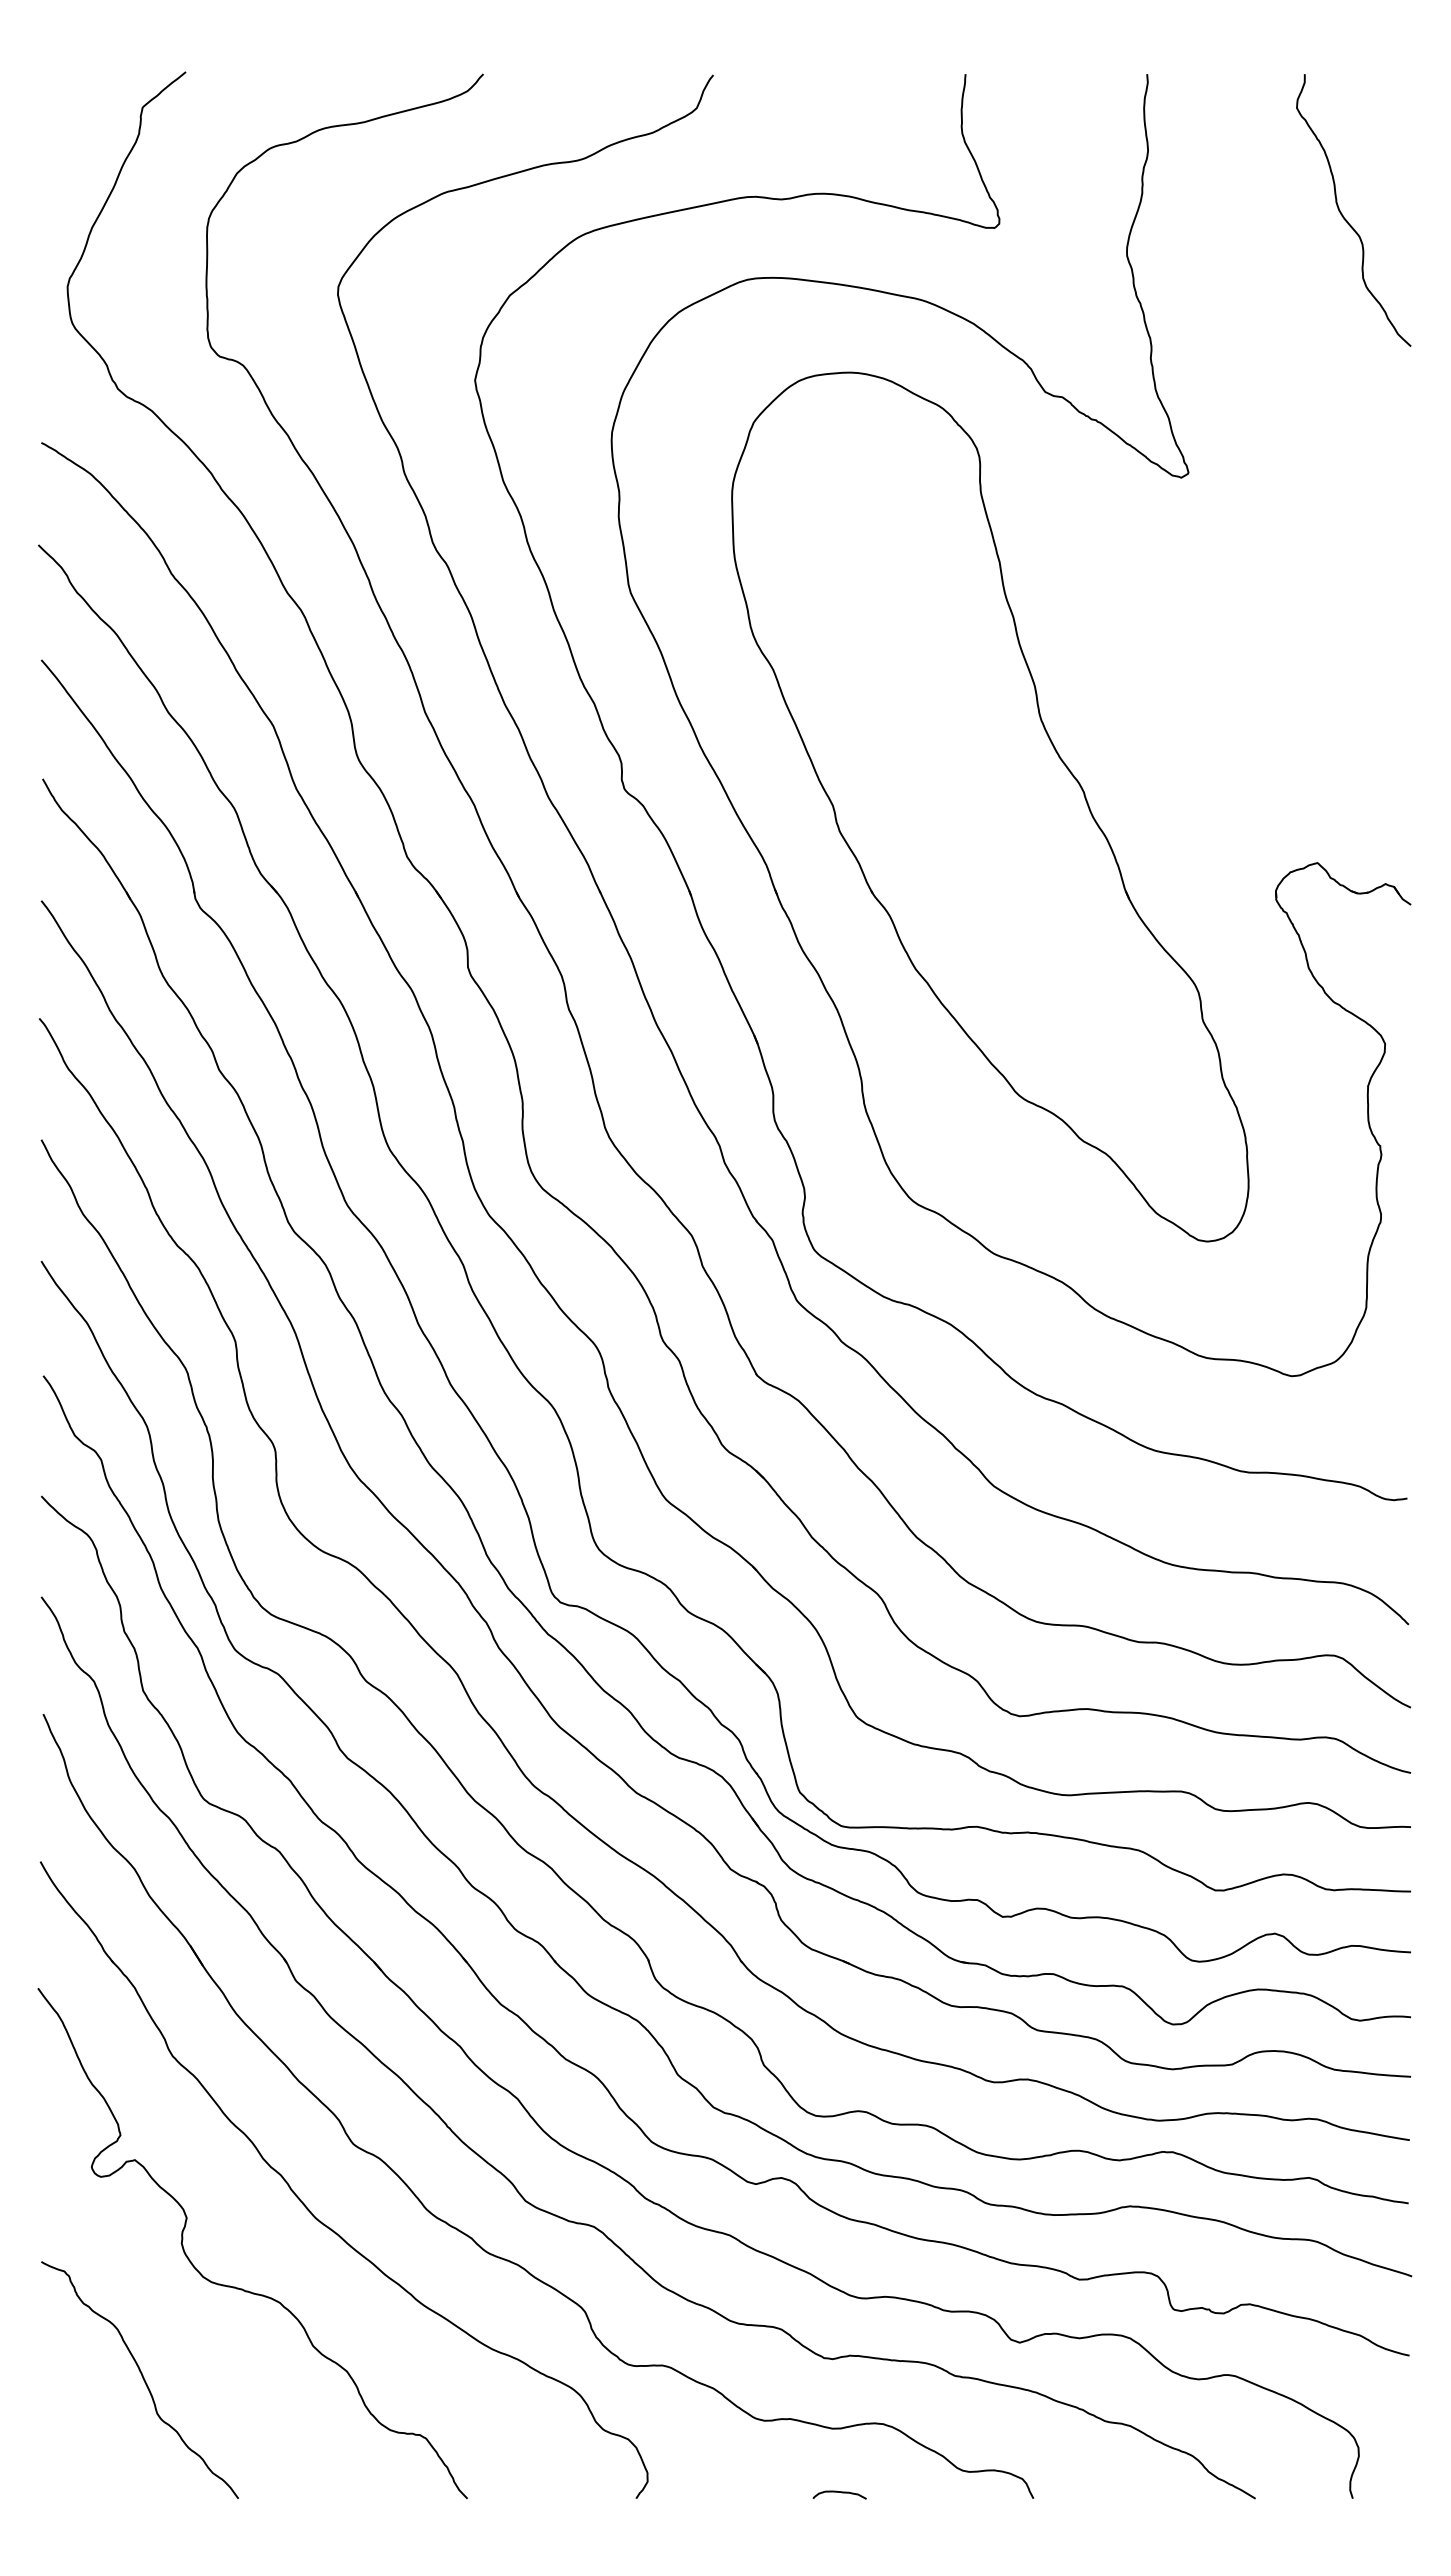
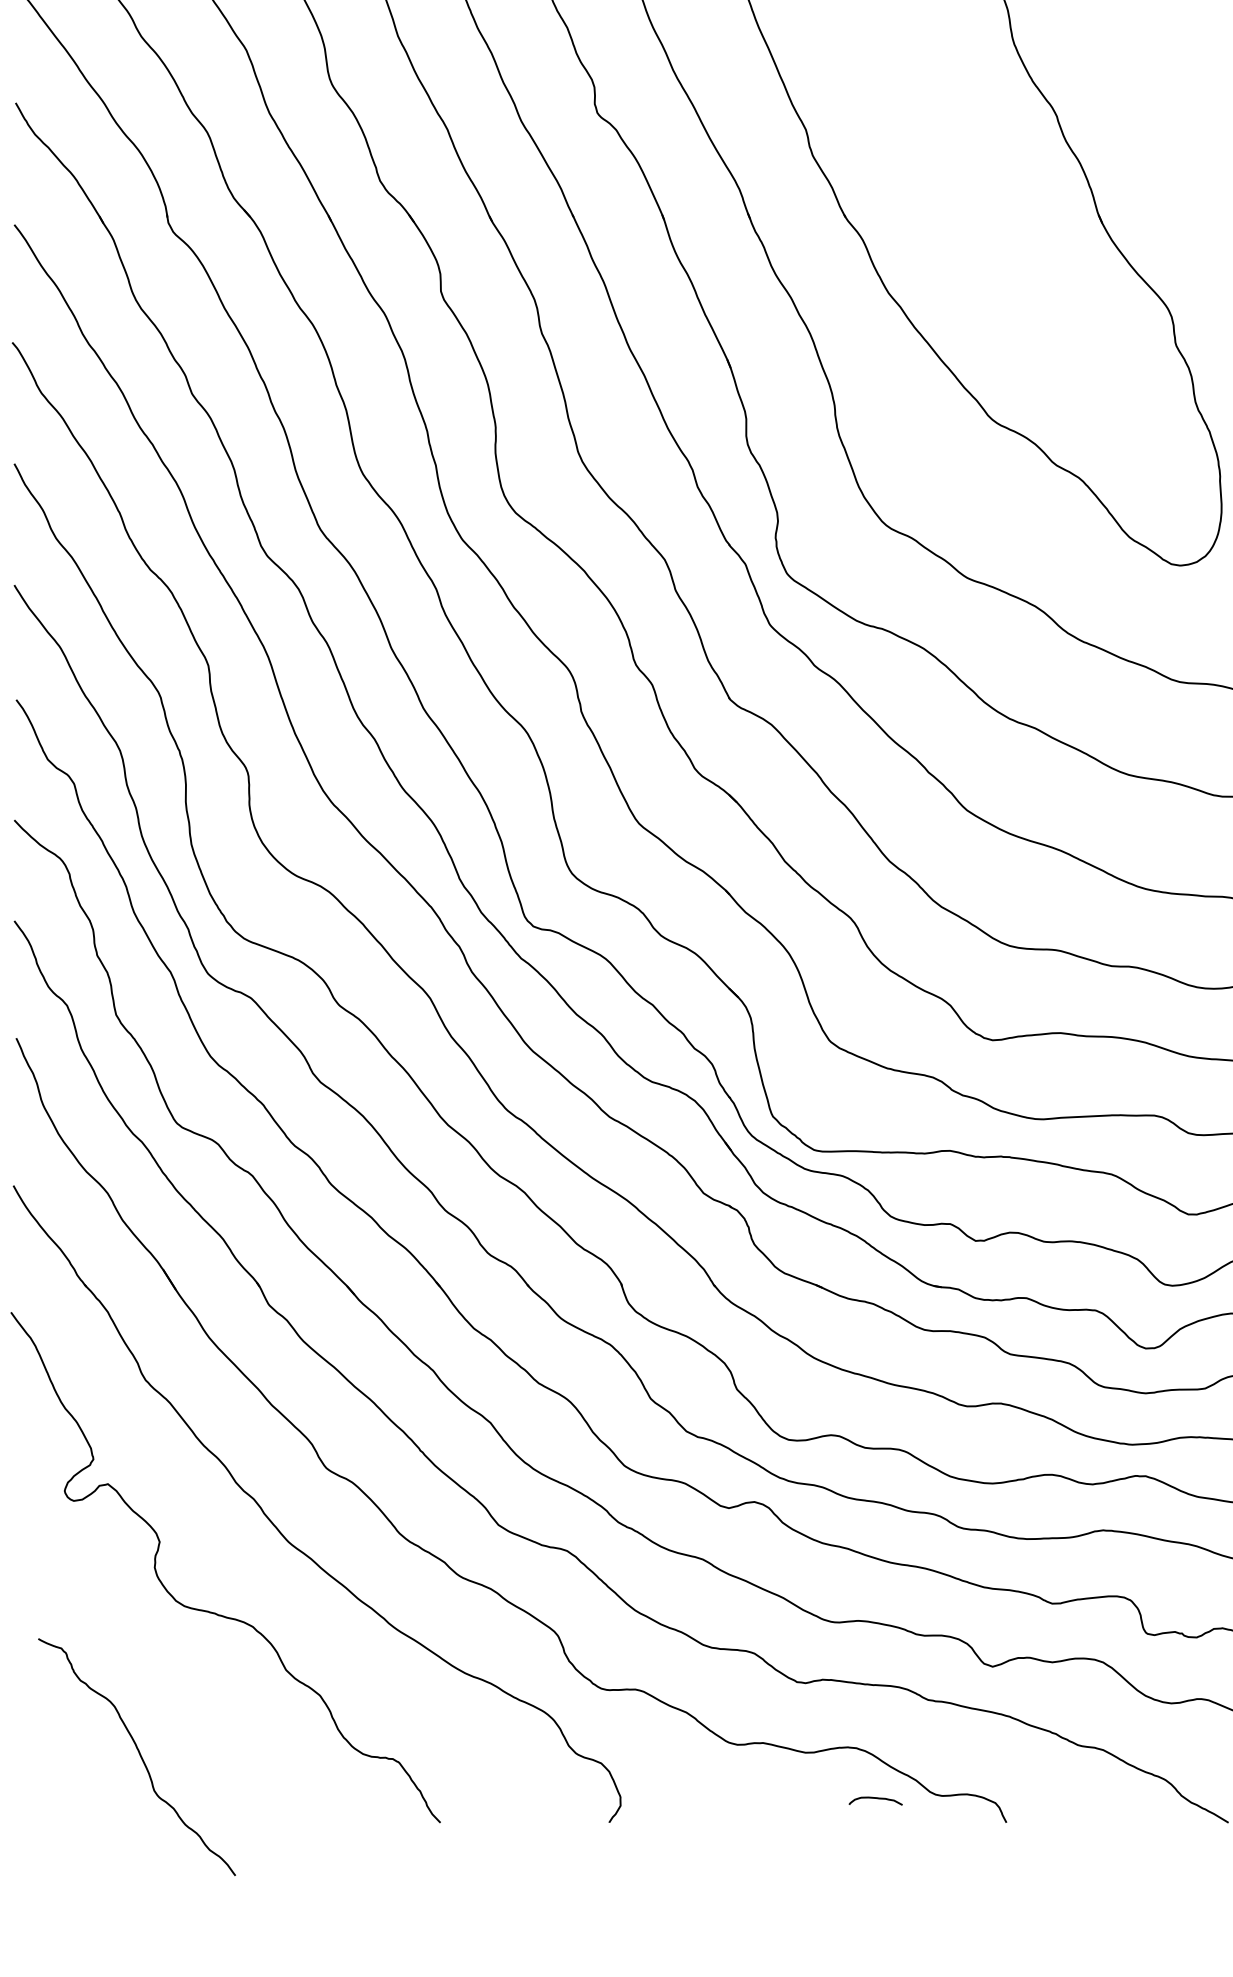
curve: (142, 2378) -> (139, 1755), moved
curve: (839, 2492) -> (875, 1798), moved

